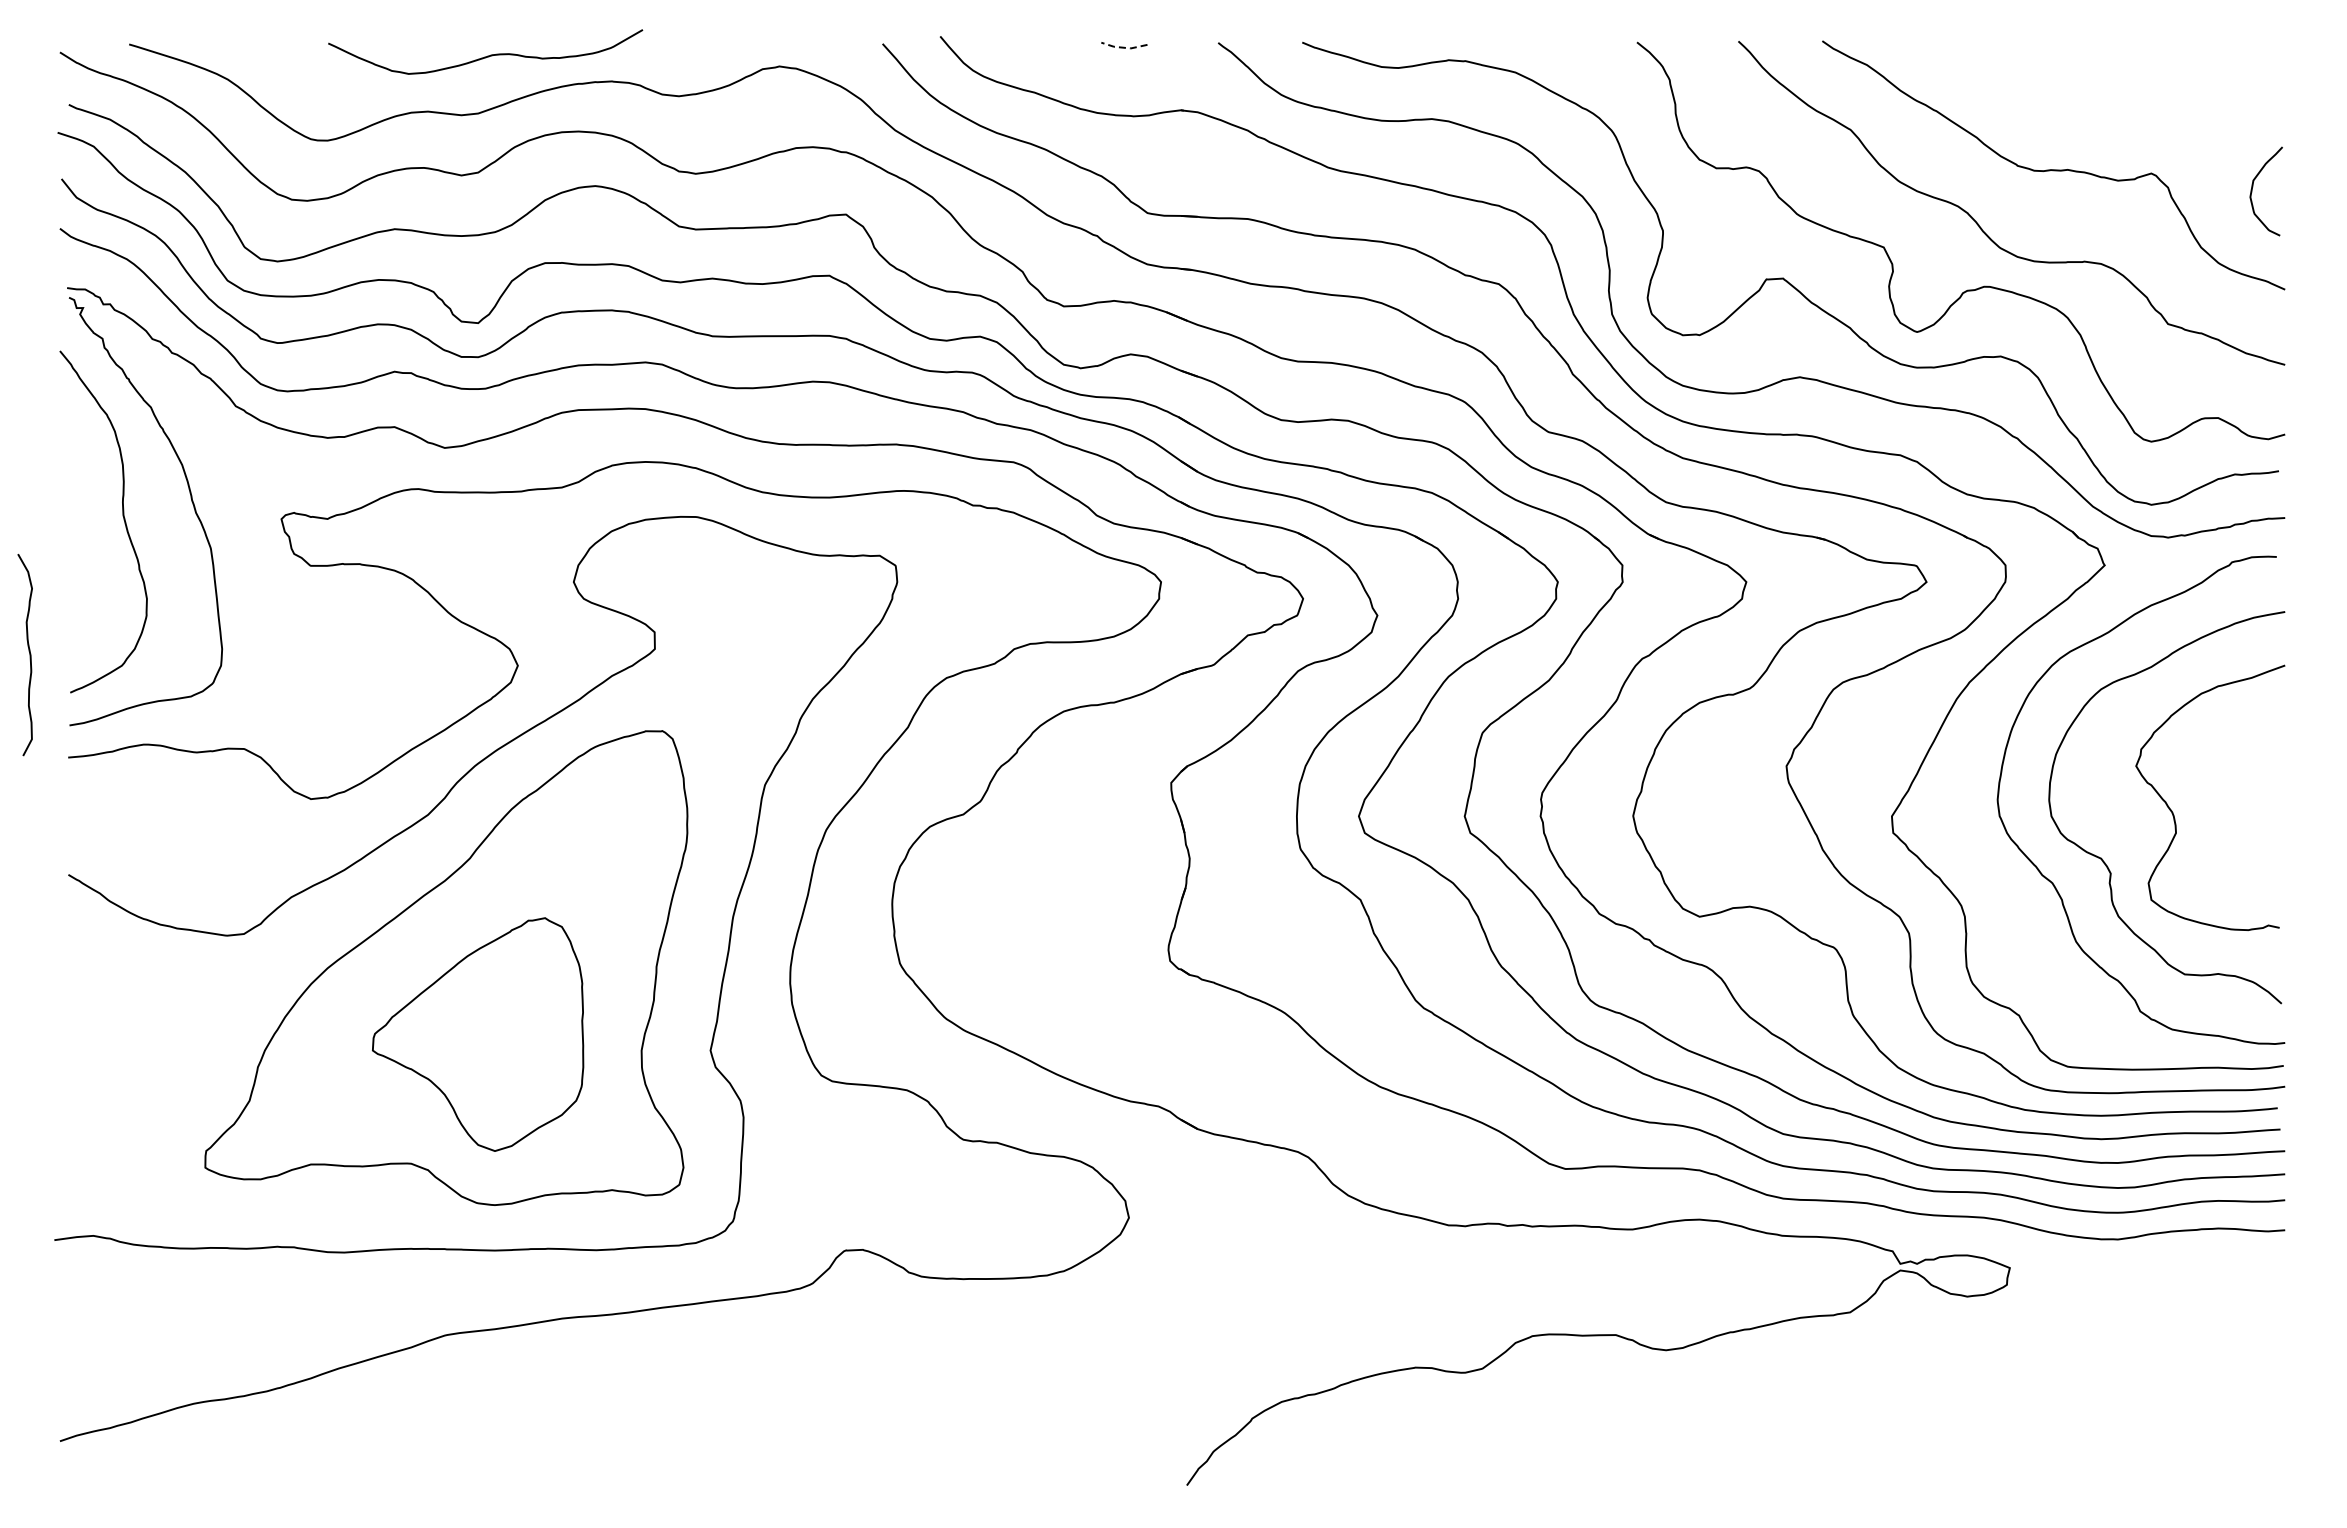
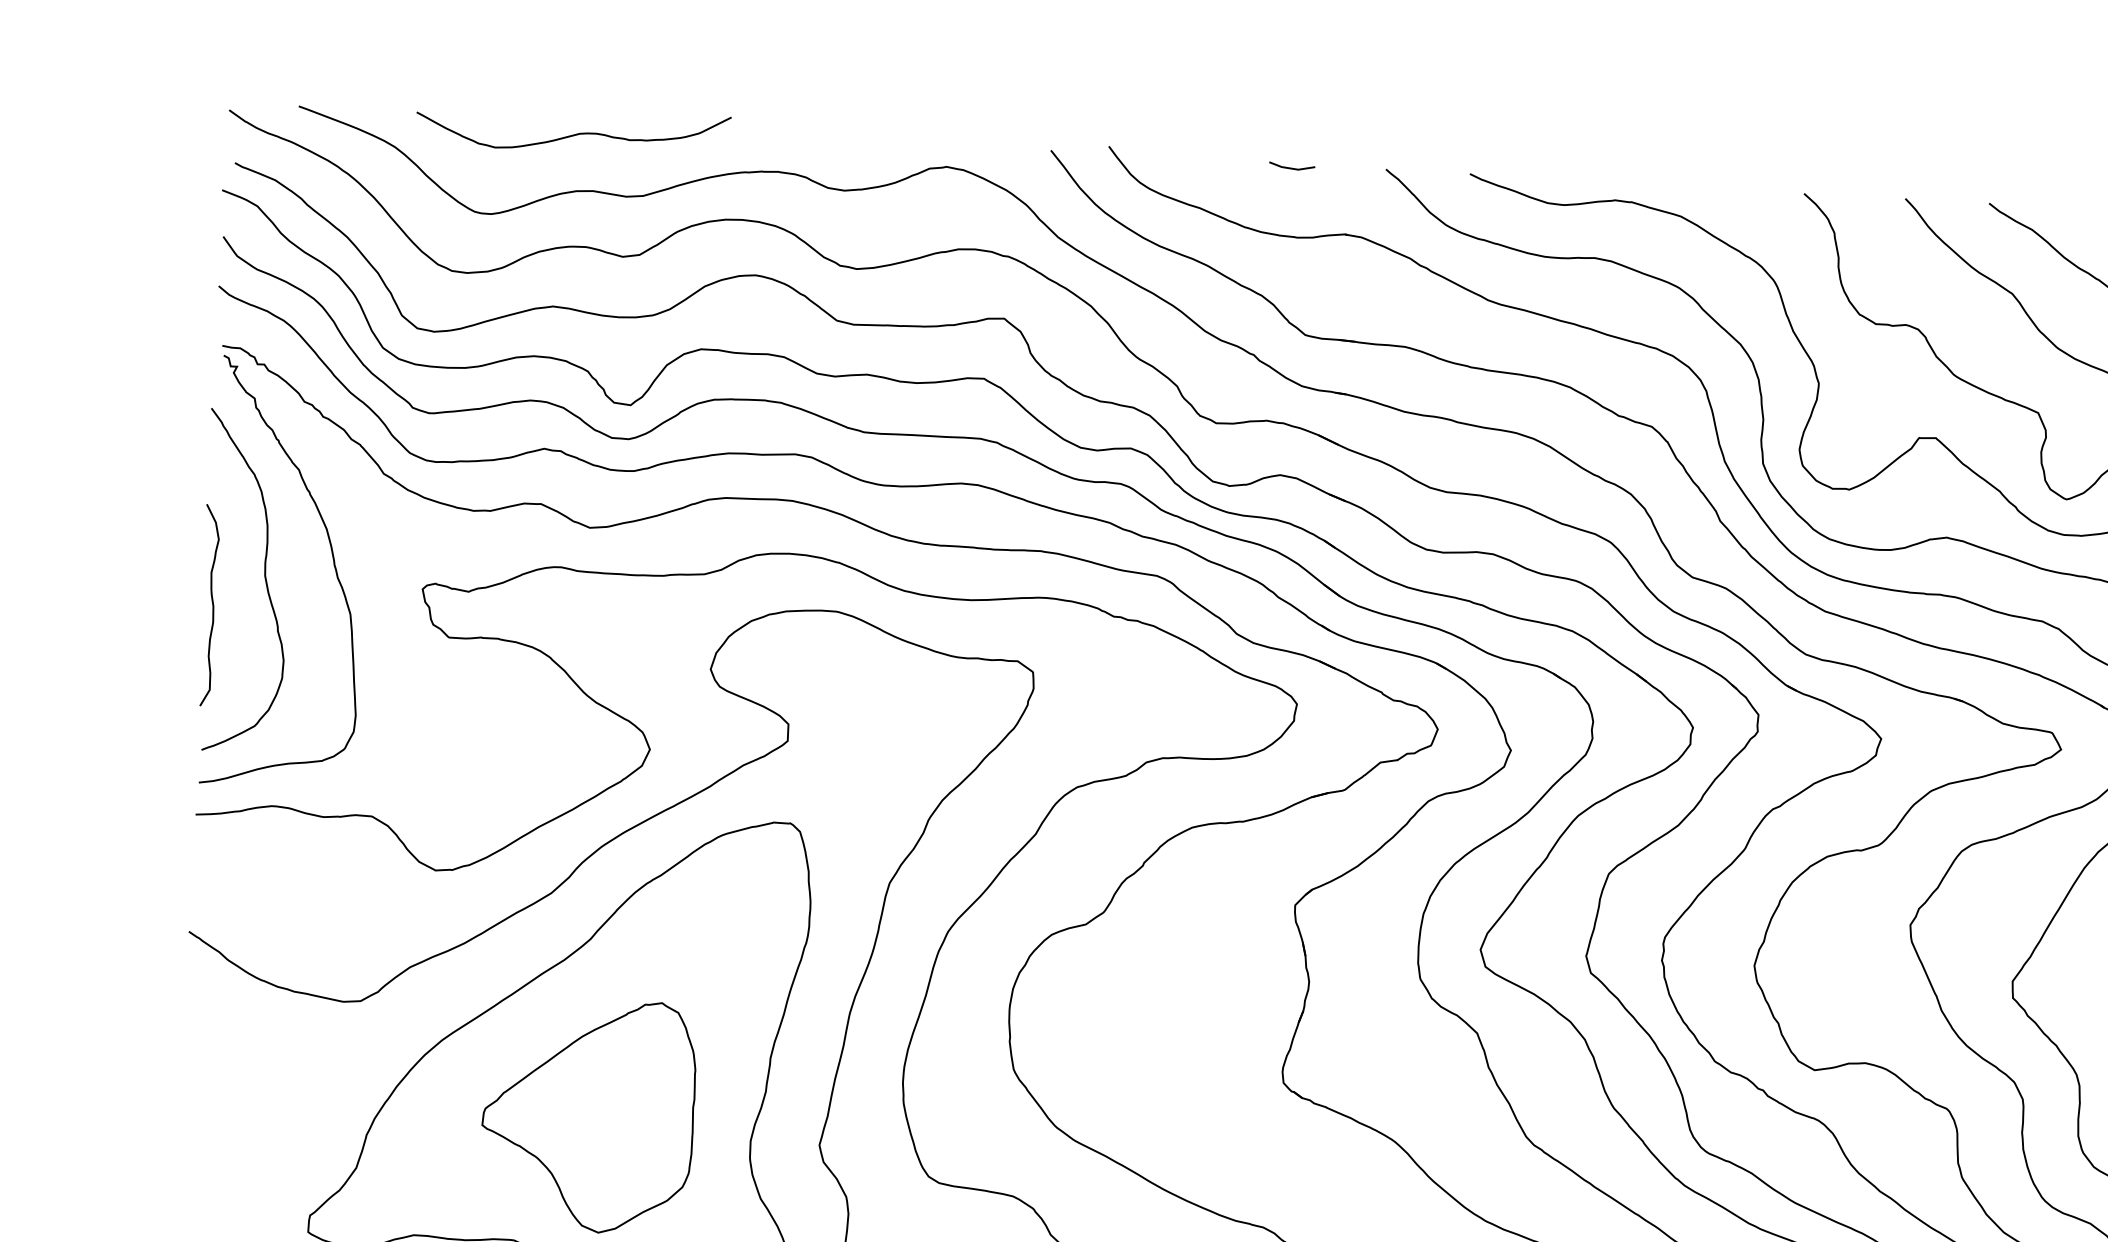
line: (1123, 47) -> (1291, 168), dashed -> solid
curve: (487, 55) -> (574, 133), moved
curve: (29, 655) -> (212, 606), moved

